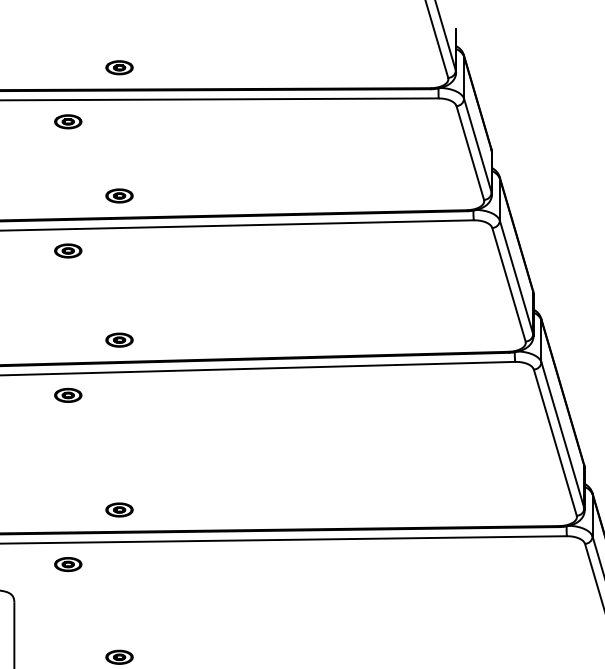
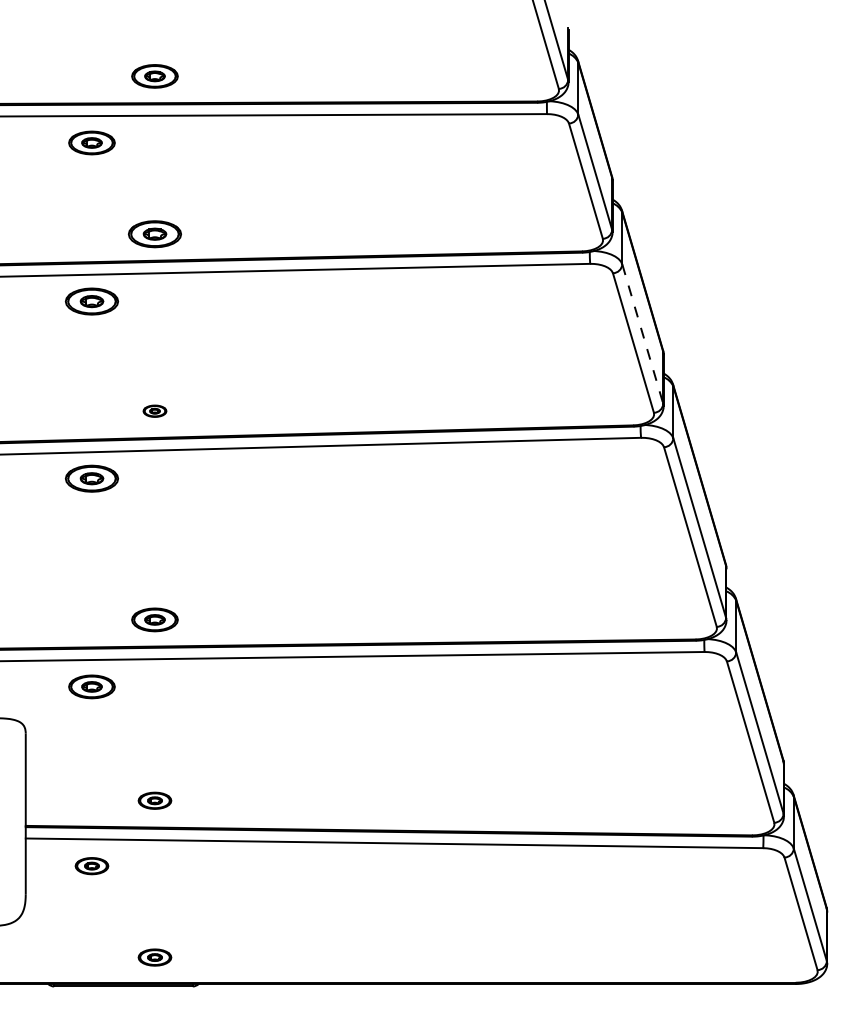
part: (119, 67) -> (154, 76), size x1.4
part: (67, 121) -> (91, 142), size x1.4
part: (119, 195) -> (154, 233), size x1.6
part: (67, 250) -> (91, 301), size x1.6
line: (516, 277) -> (642, 334), solid -> dashed
part: (119, 340) -> (154, 411), size x0.7
part: (67, 395) -> (91, 479), size x1.6
part: (119, 509) -> (154, 619), size x1.4
part: (67, 564) -> (91, 686), size x1.4

